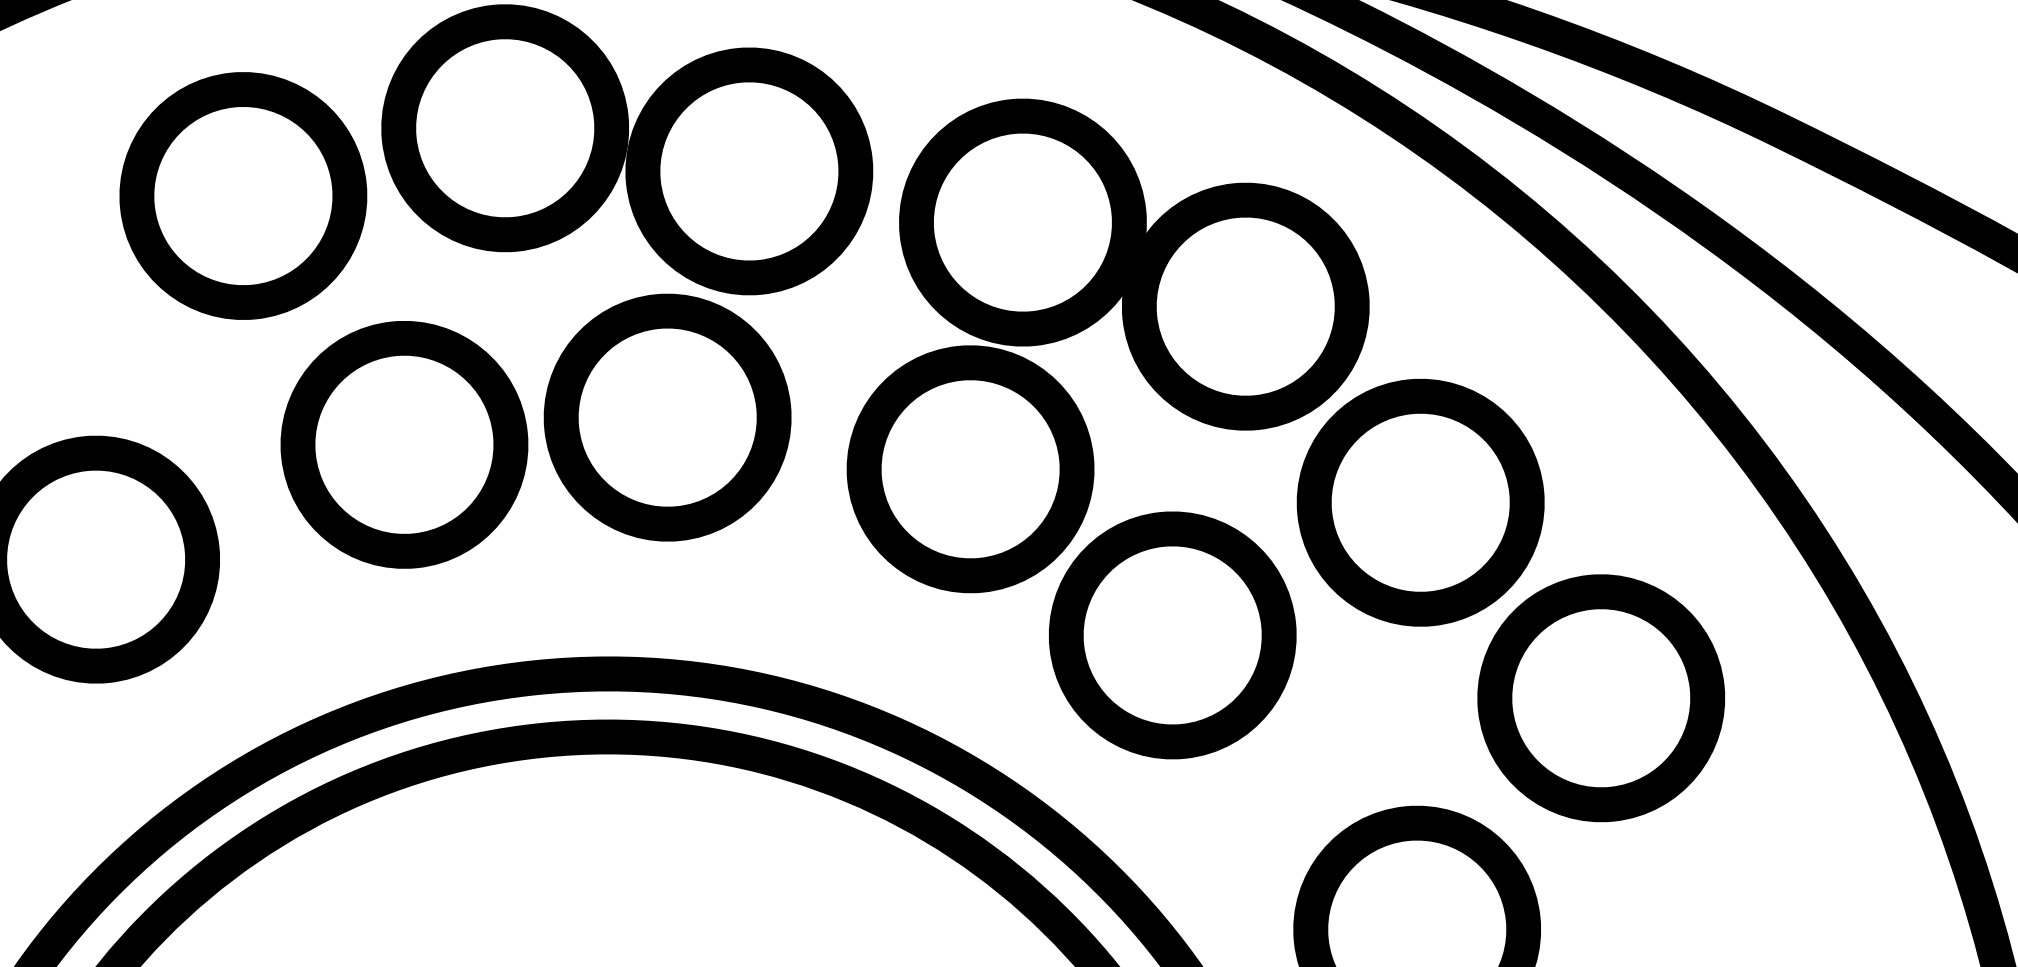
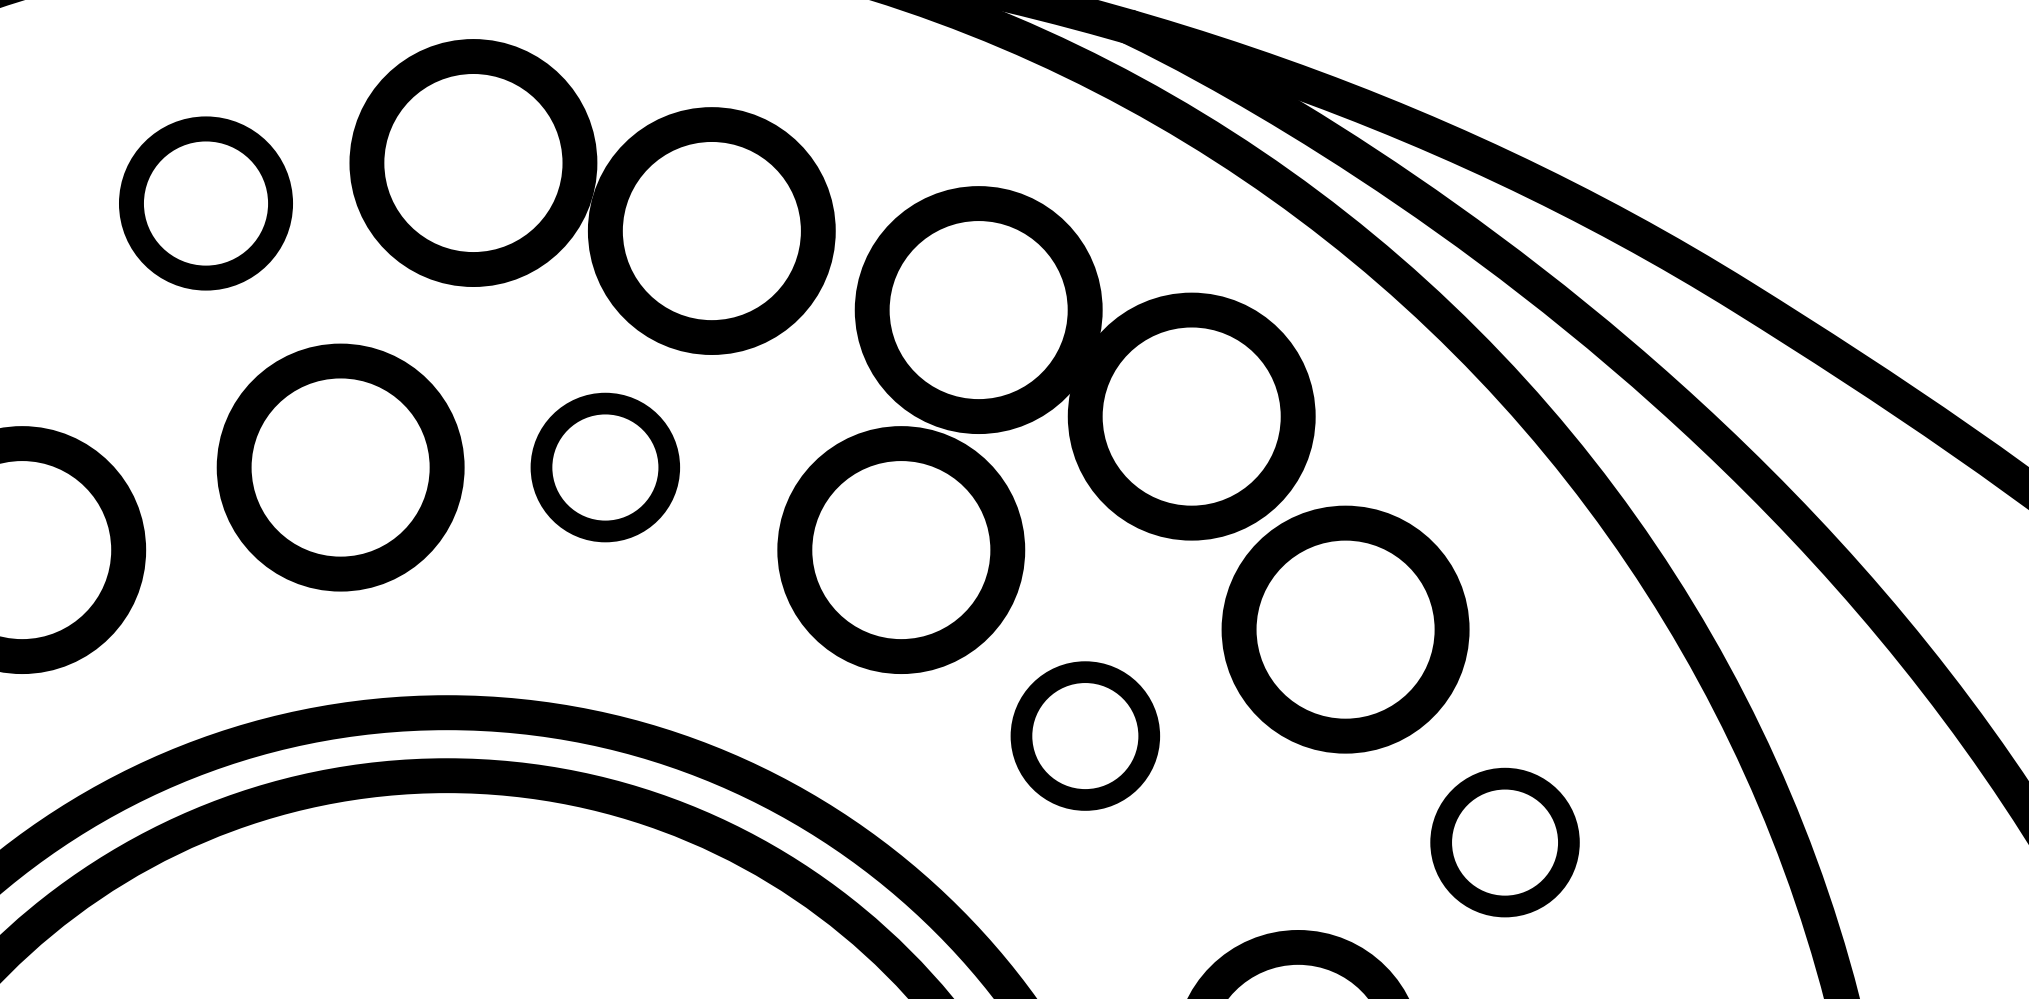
part: (242, 196) -> (205, 203), size x0.7
part: (667, 417) -> (605, 467), size x0.6
part: (1172, 634) -> (1085, 735), size x0.6
part: (1600, 698) -> (1504, 842), size x0.6

